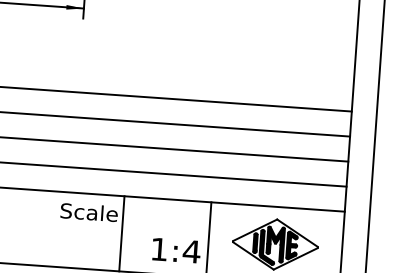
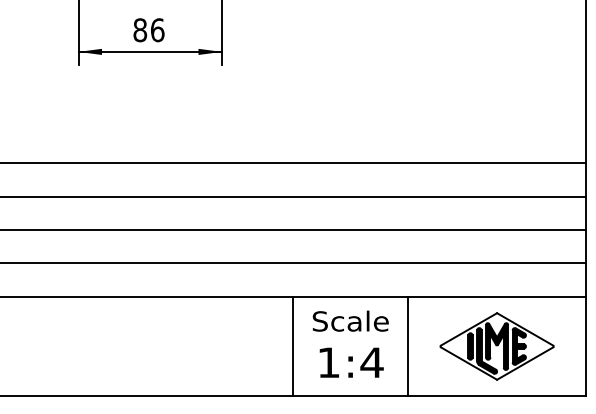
text: (89, 211) -> (350, 320), moved
text: (176, 250) -> (351, 362), moved

